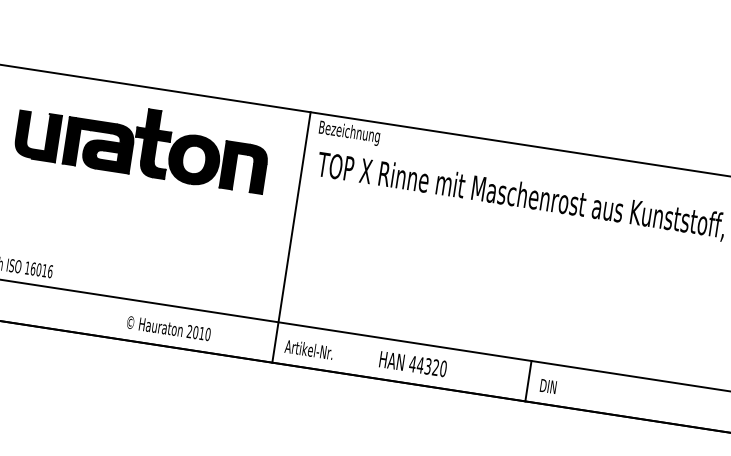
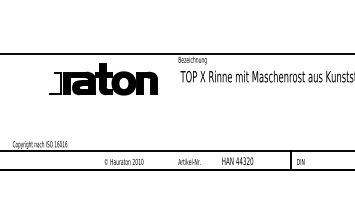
fill: (36, 135) -> (50, 83), removed
line: (291, 236) -> (173, 111), removed

